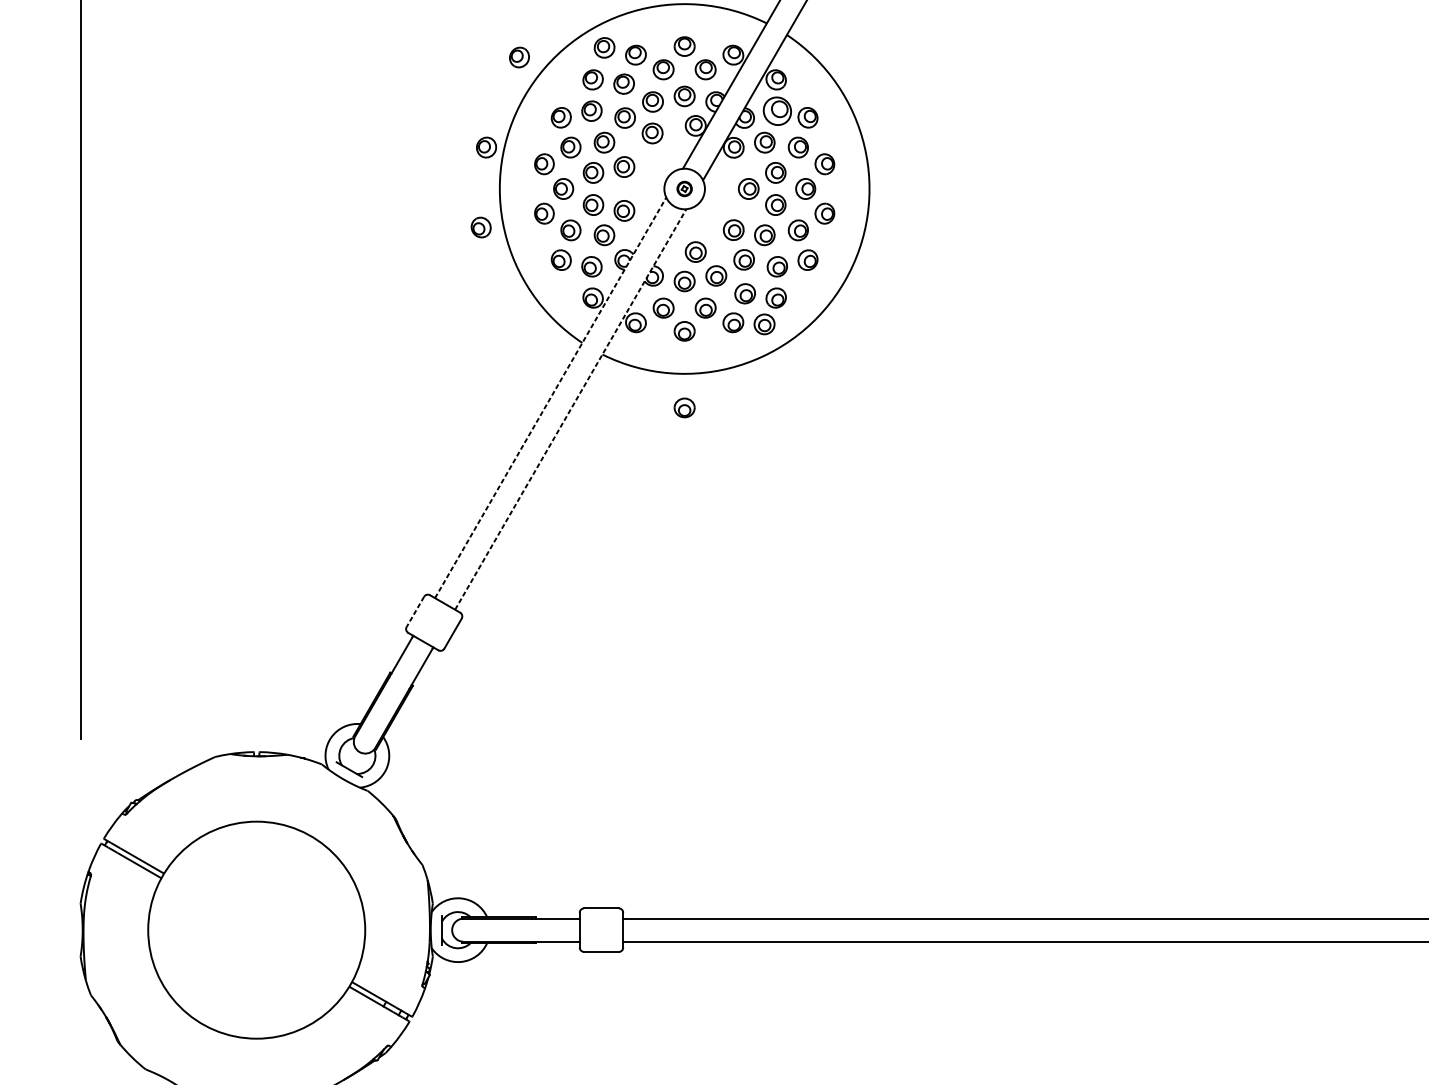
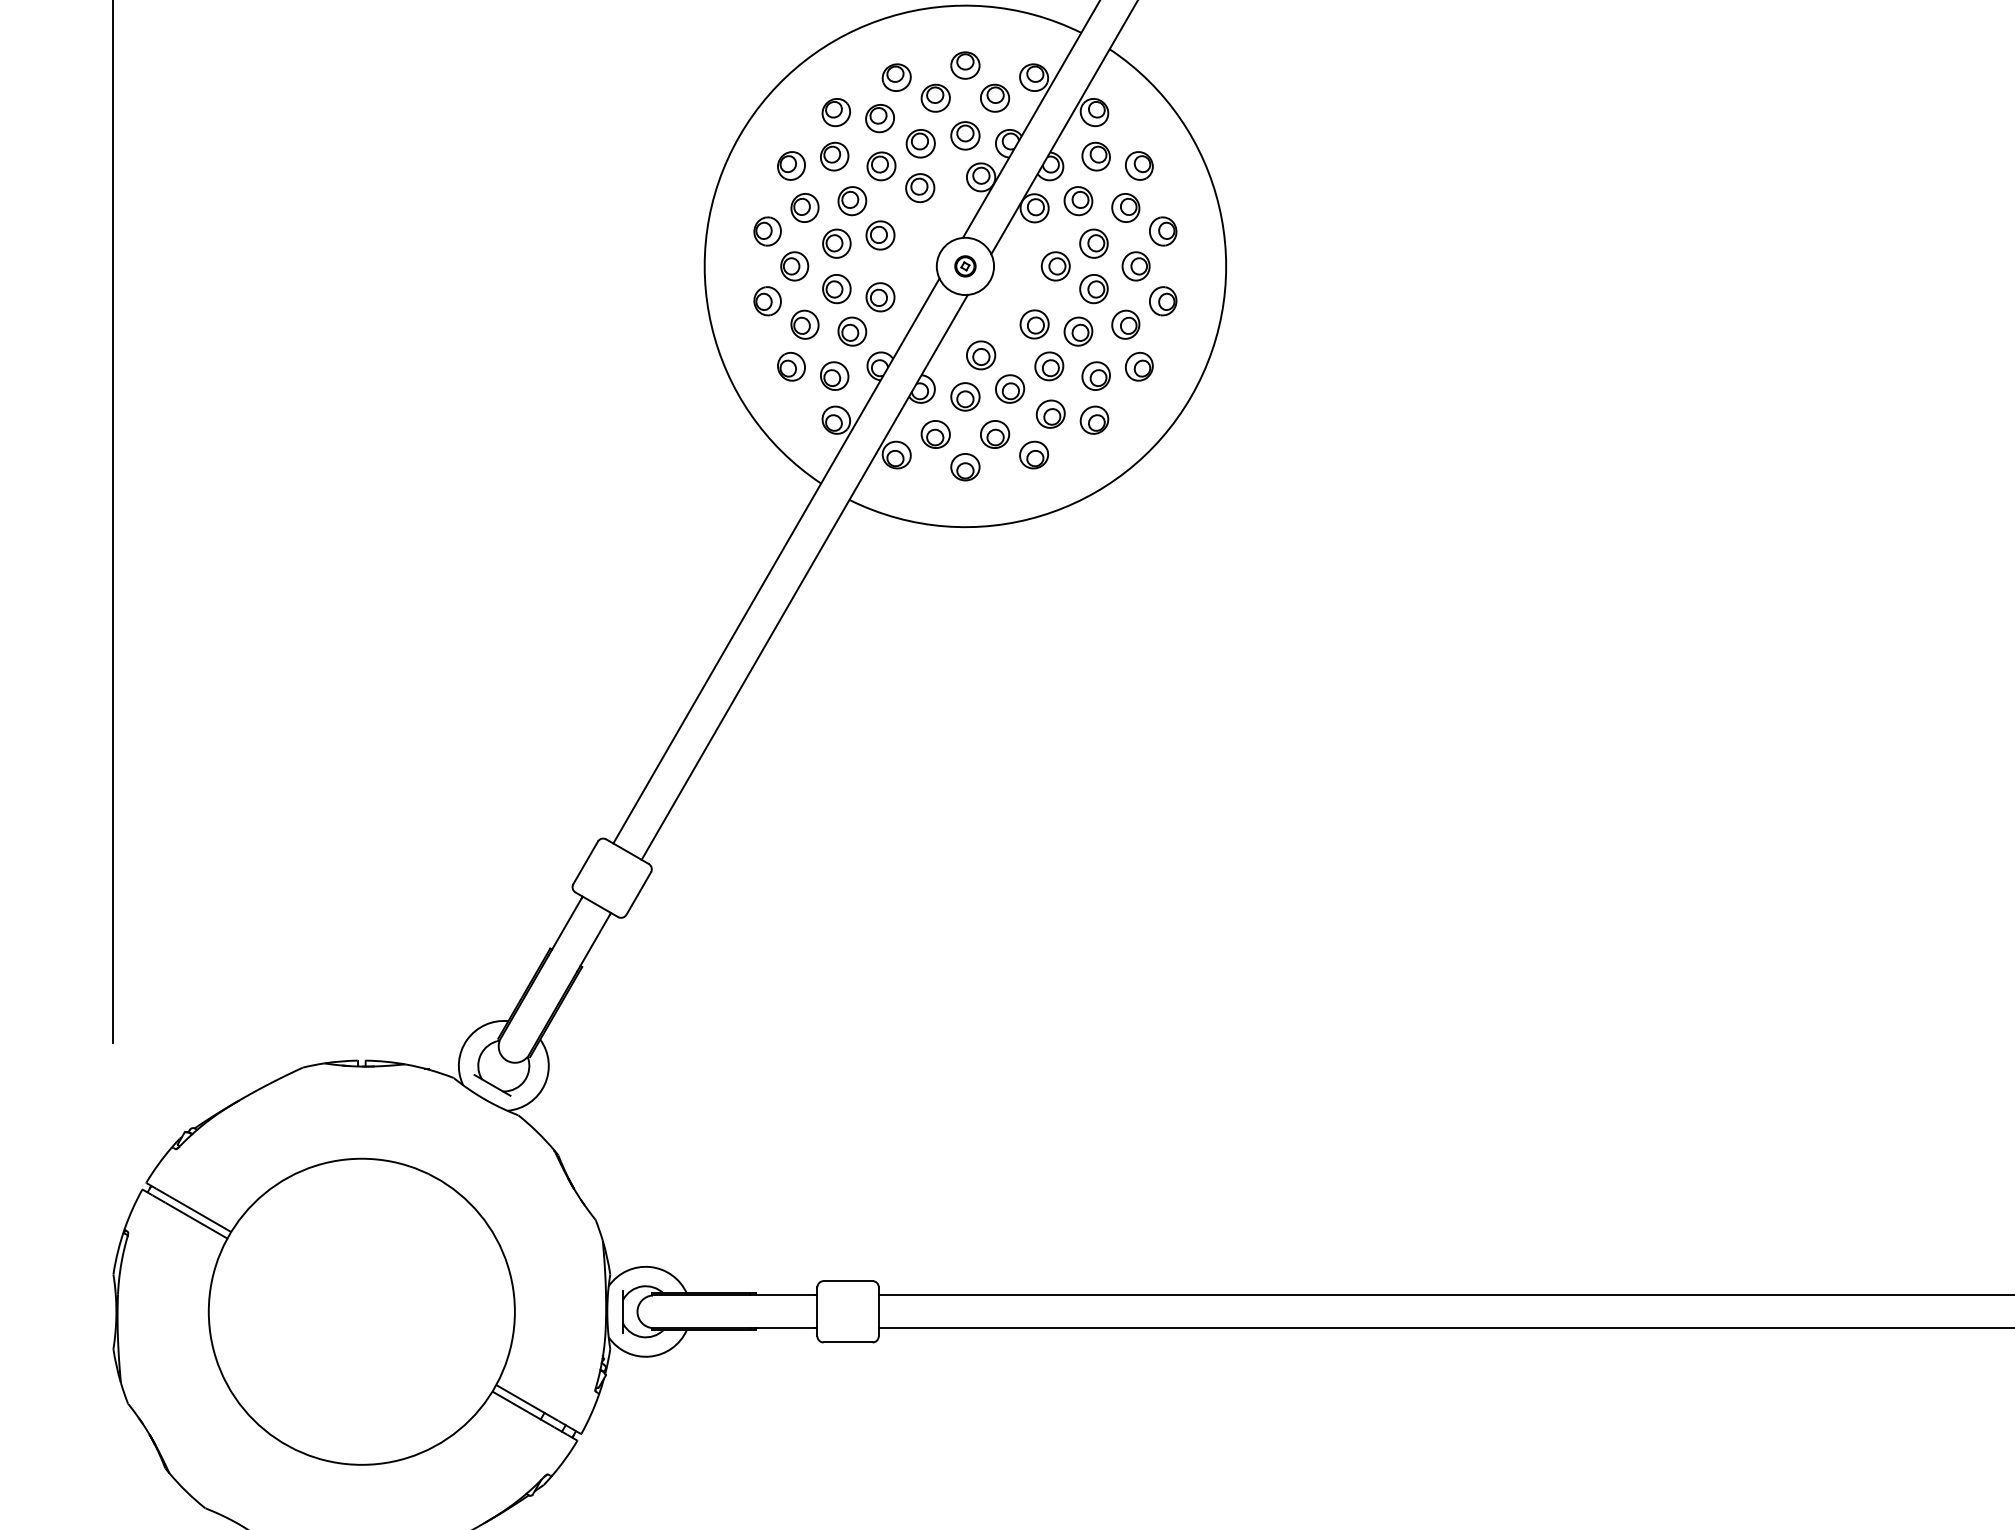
part: (604, 47) -> (852, 67), removed
part: (519, 57) -> (732, 80), removed
part: (776, 111) -> (1095, 156), size x0.71
part: (486, 147) -> (685, 207), removed
part: (481, 227) -> (678, 320), removed
part: (764, 324) -> (1078, 457), removed
line: (550, 397) -> (776, 560), dashed -> solid
line: (571, 408) -> (805, 576), dashed -> solid
part: (684, 408) -> (965, 575), removed
line: (415, 611) -> (585, 862), dashed -> solid

